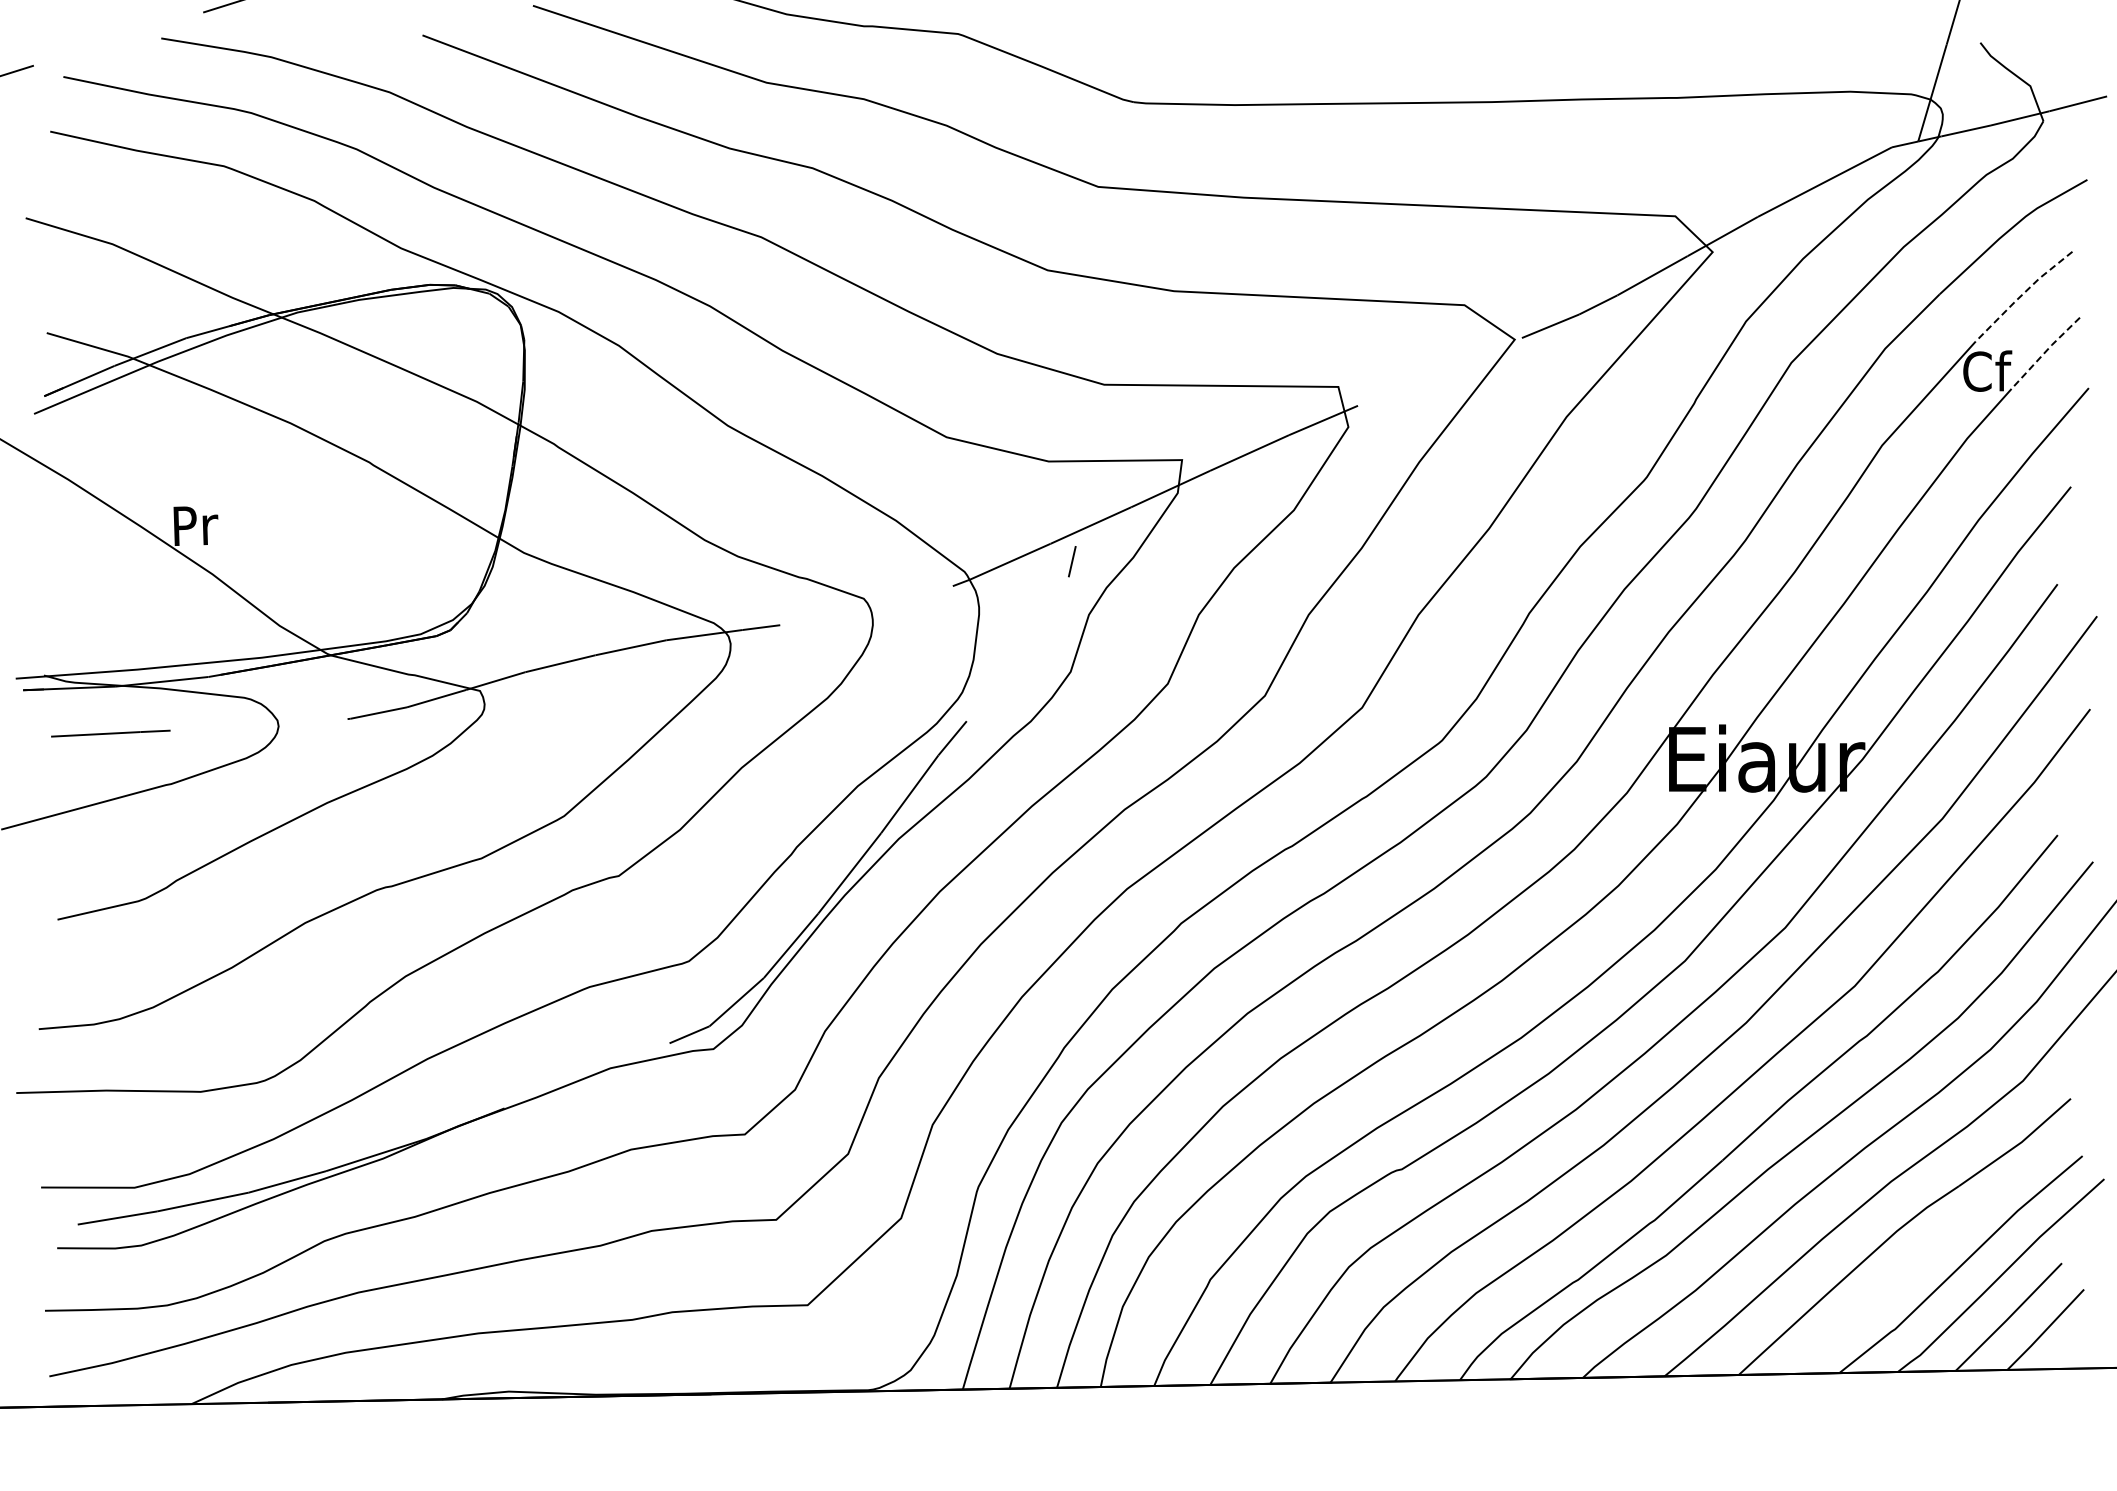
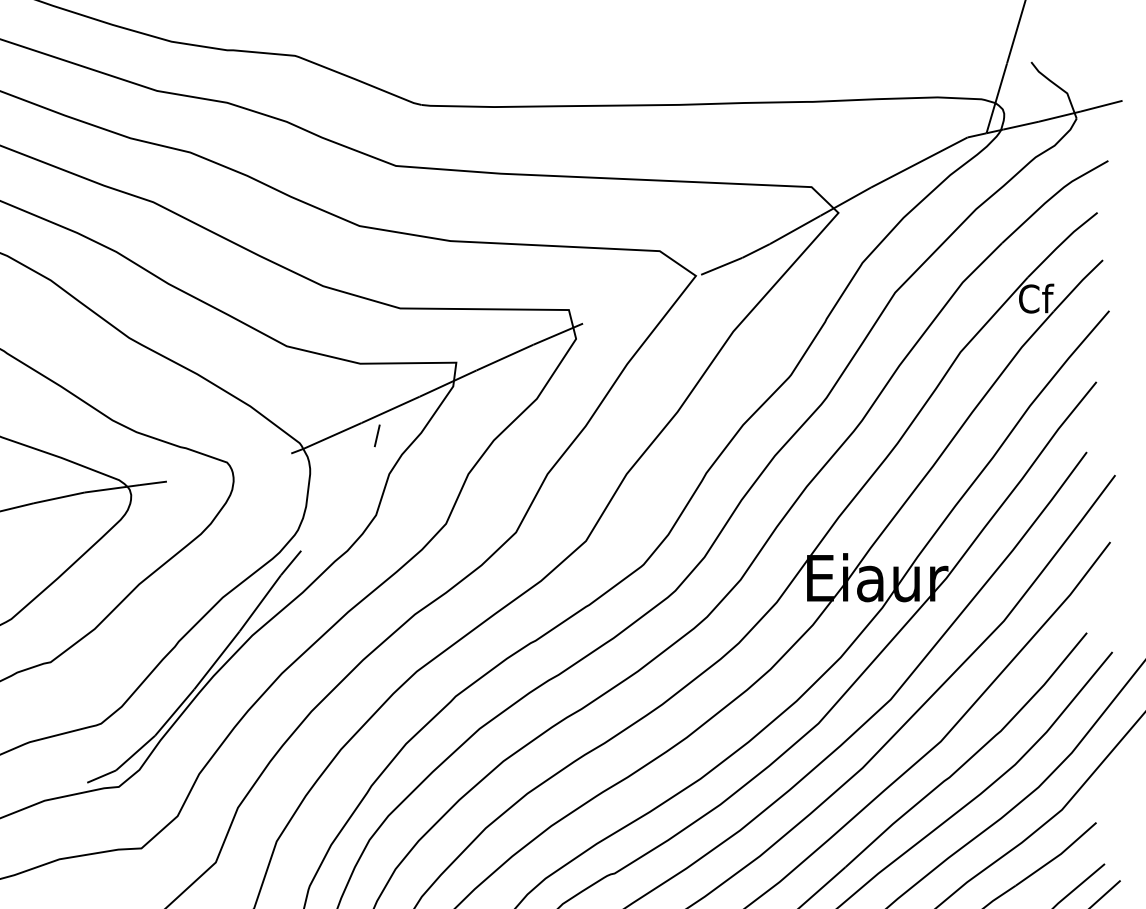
line: (2022, 294) -> (1061, 243), dashed -> solid
line: (2045, 352) -> (1078, 285), dashed -> solid

